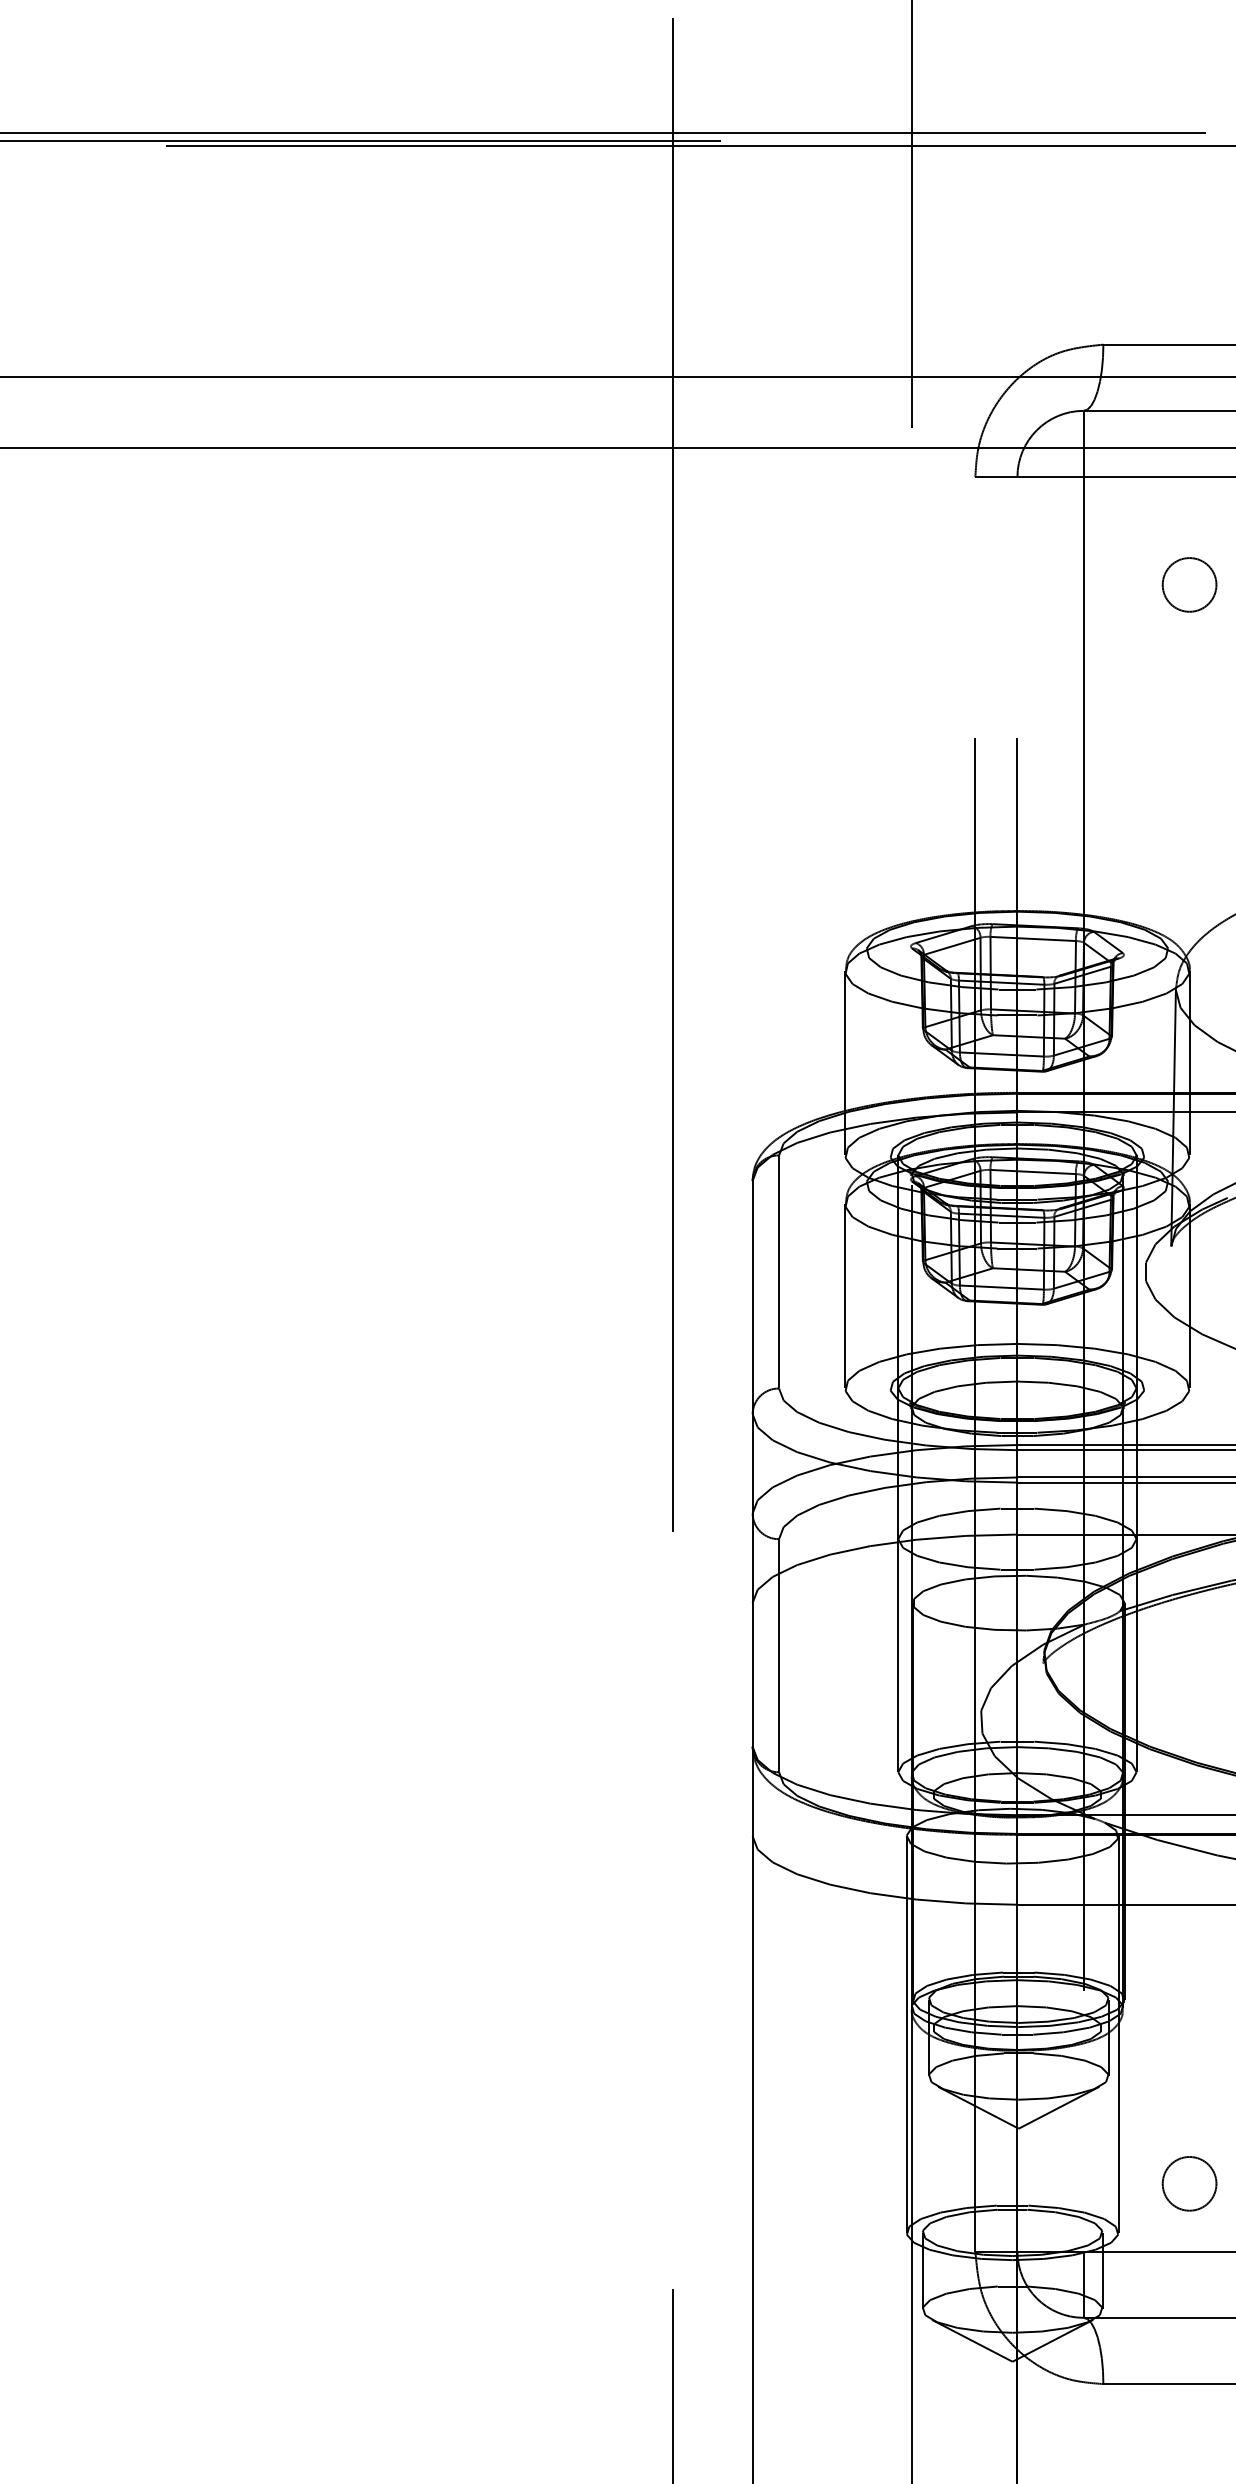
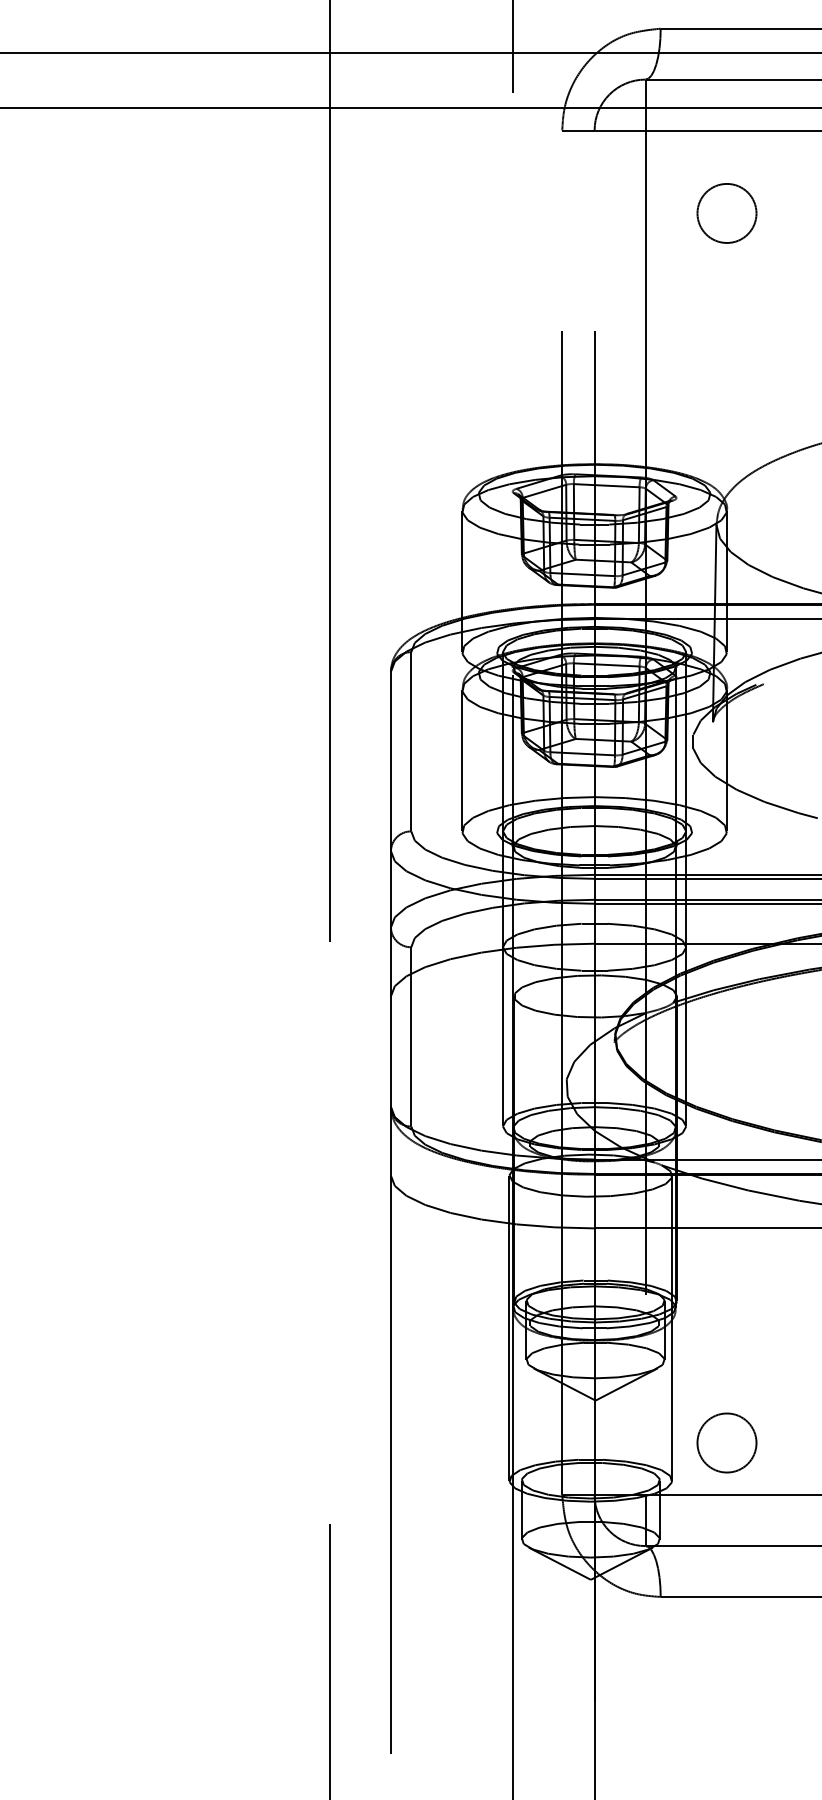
circle: (1189, 584) -> (726, 213), size x1.43
circle: (1189, 2183) -> (726, 1442), size x1.43

